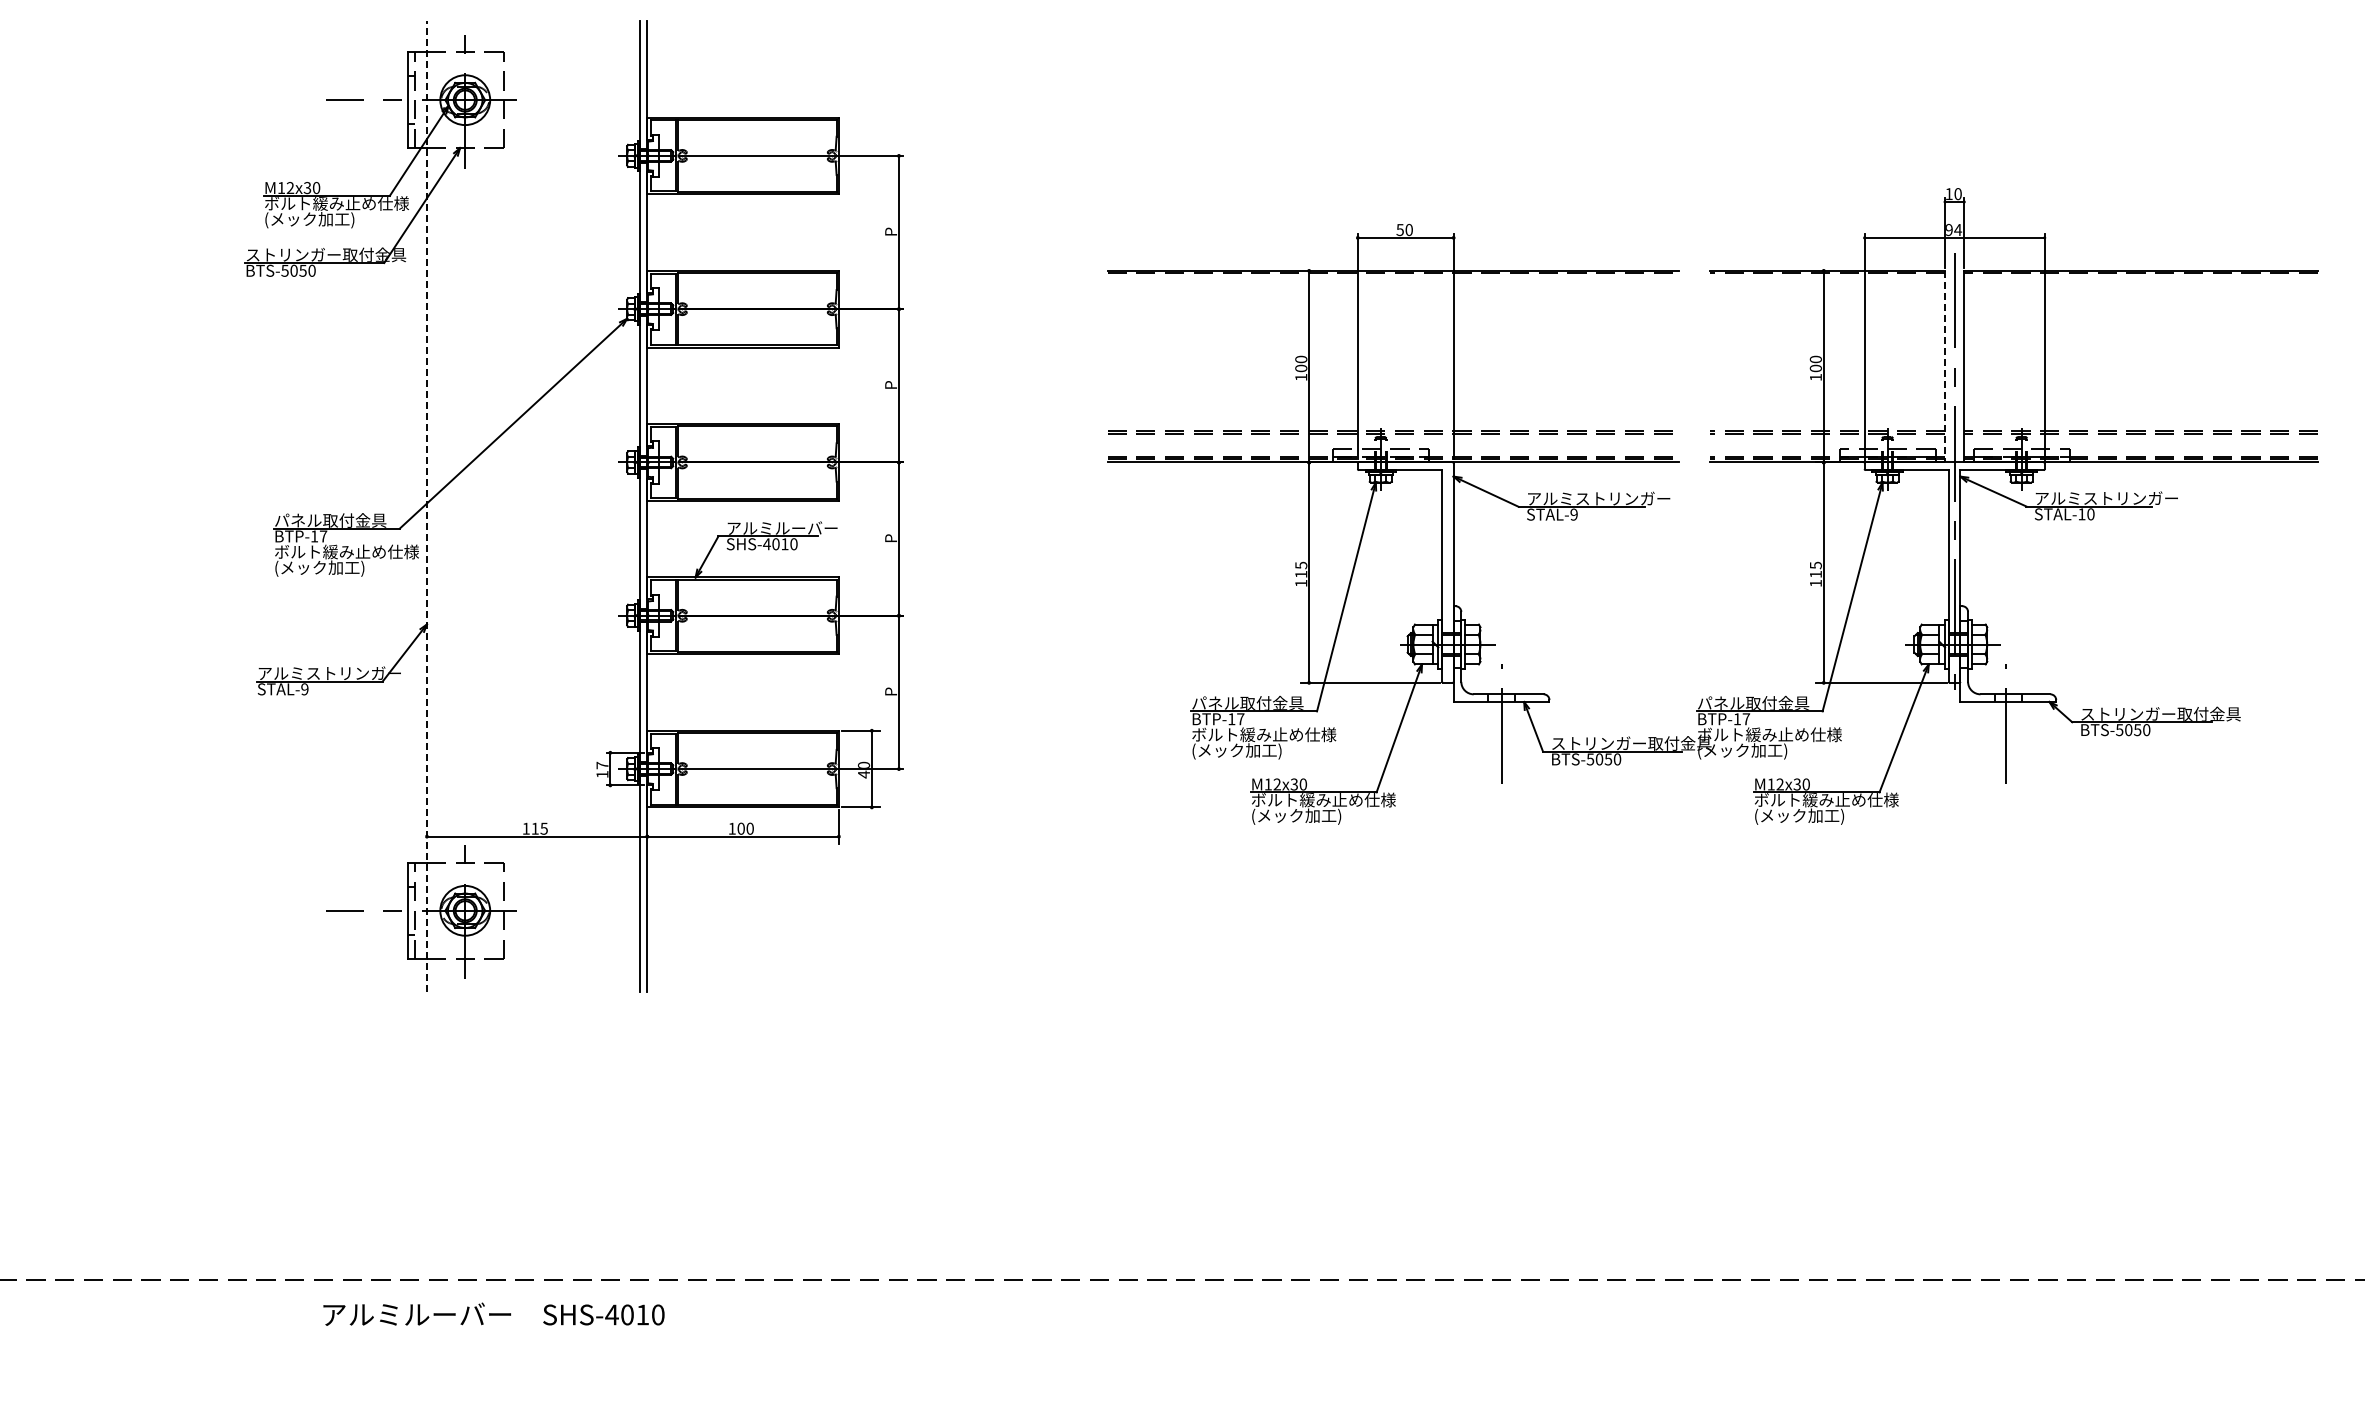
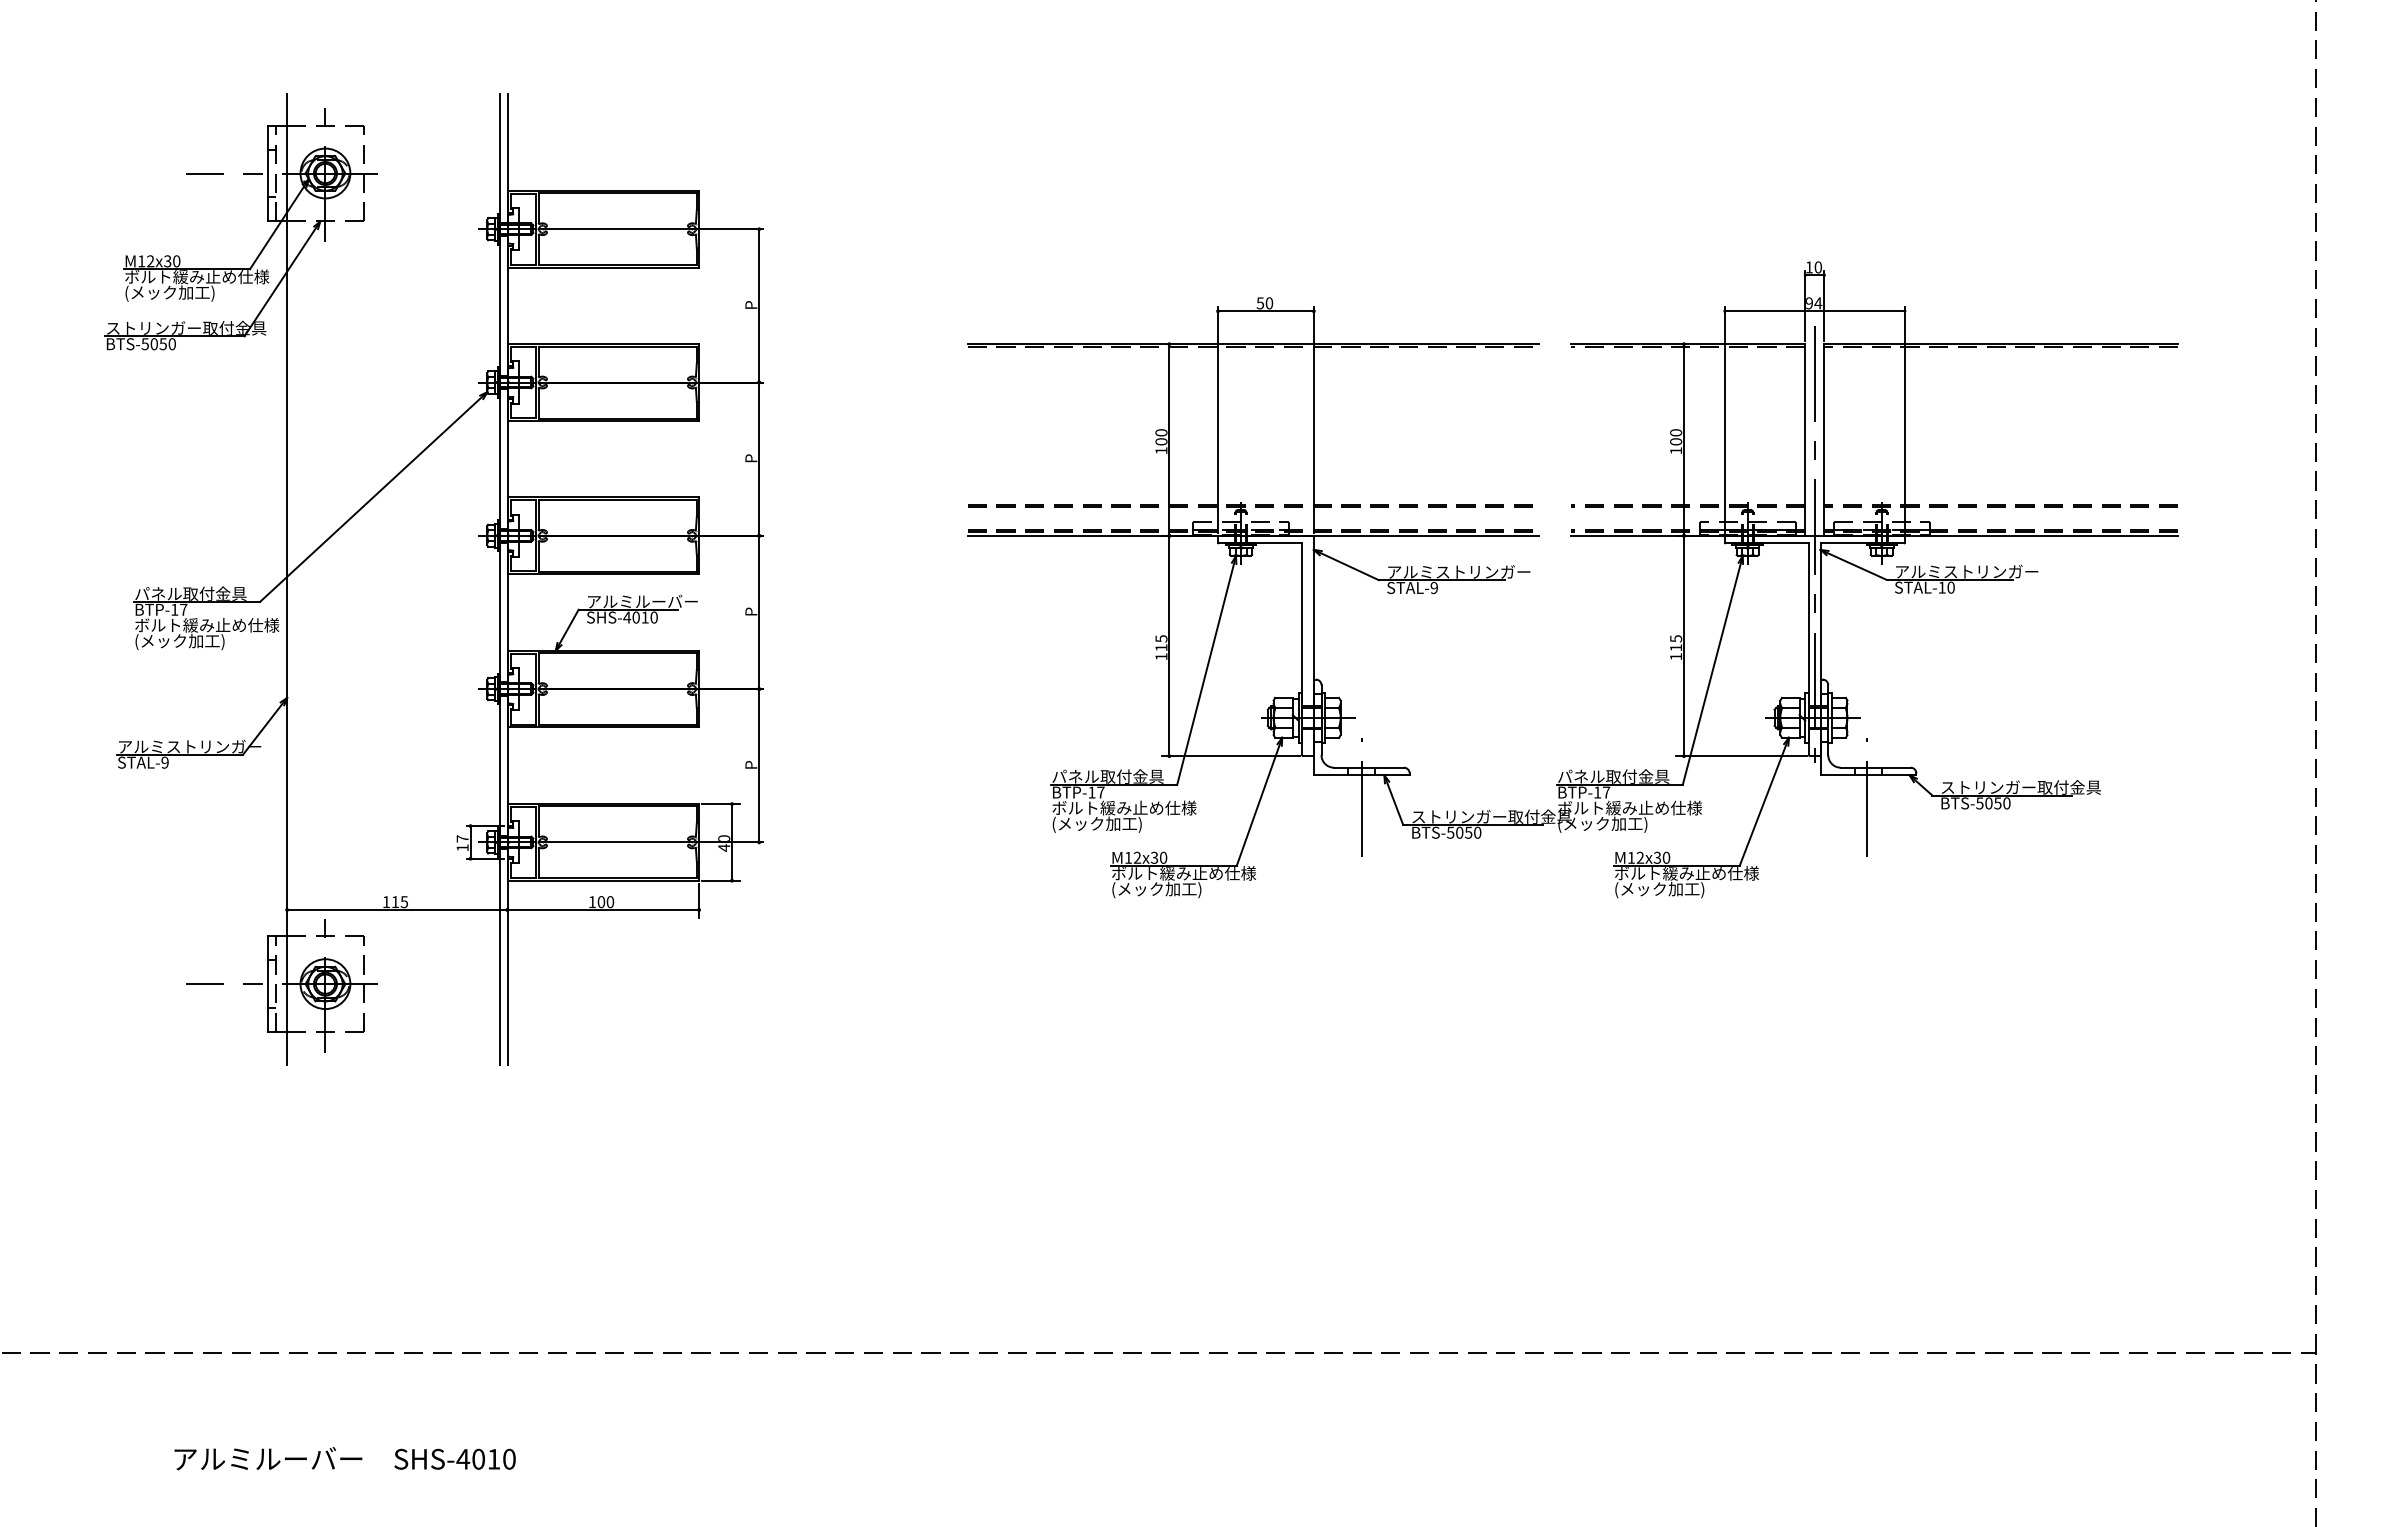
line: (1945, 367) -> (1805, 440), dashed -> solid
line: (427, 506) -> (287, 579), dashed -> solid
text: (493, 1314) -> (344, 1458), moved

